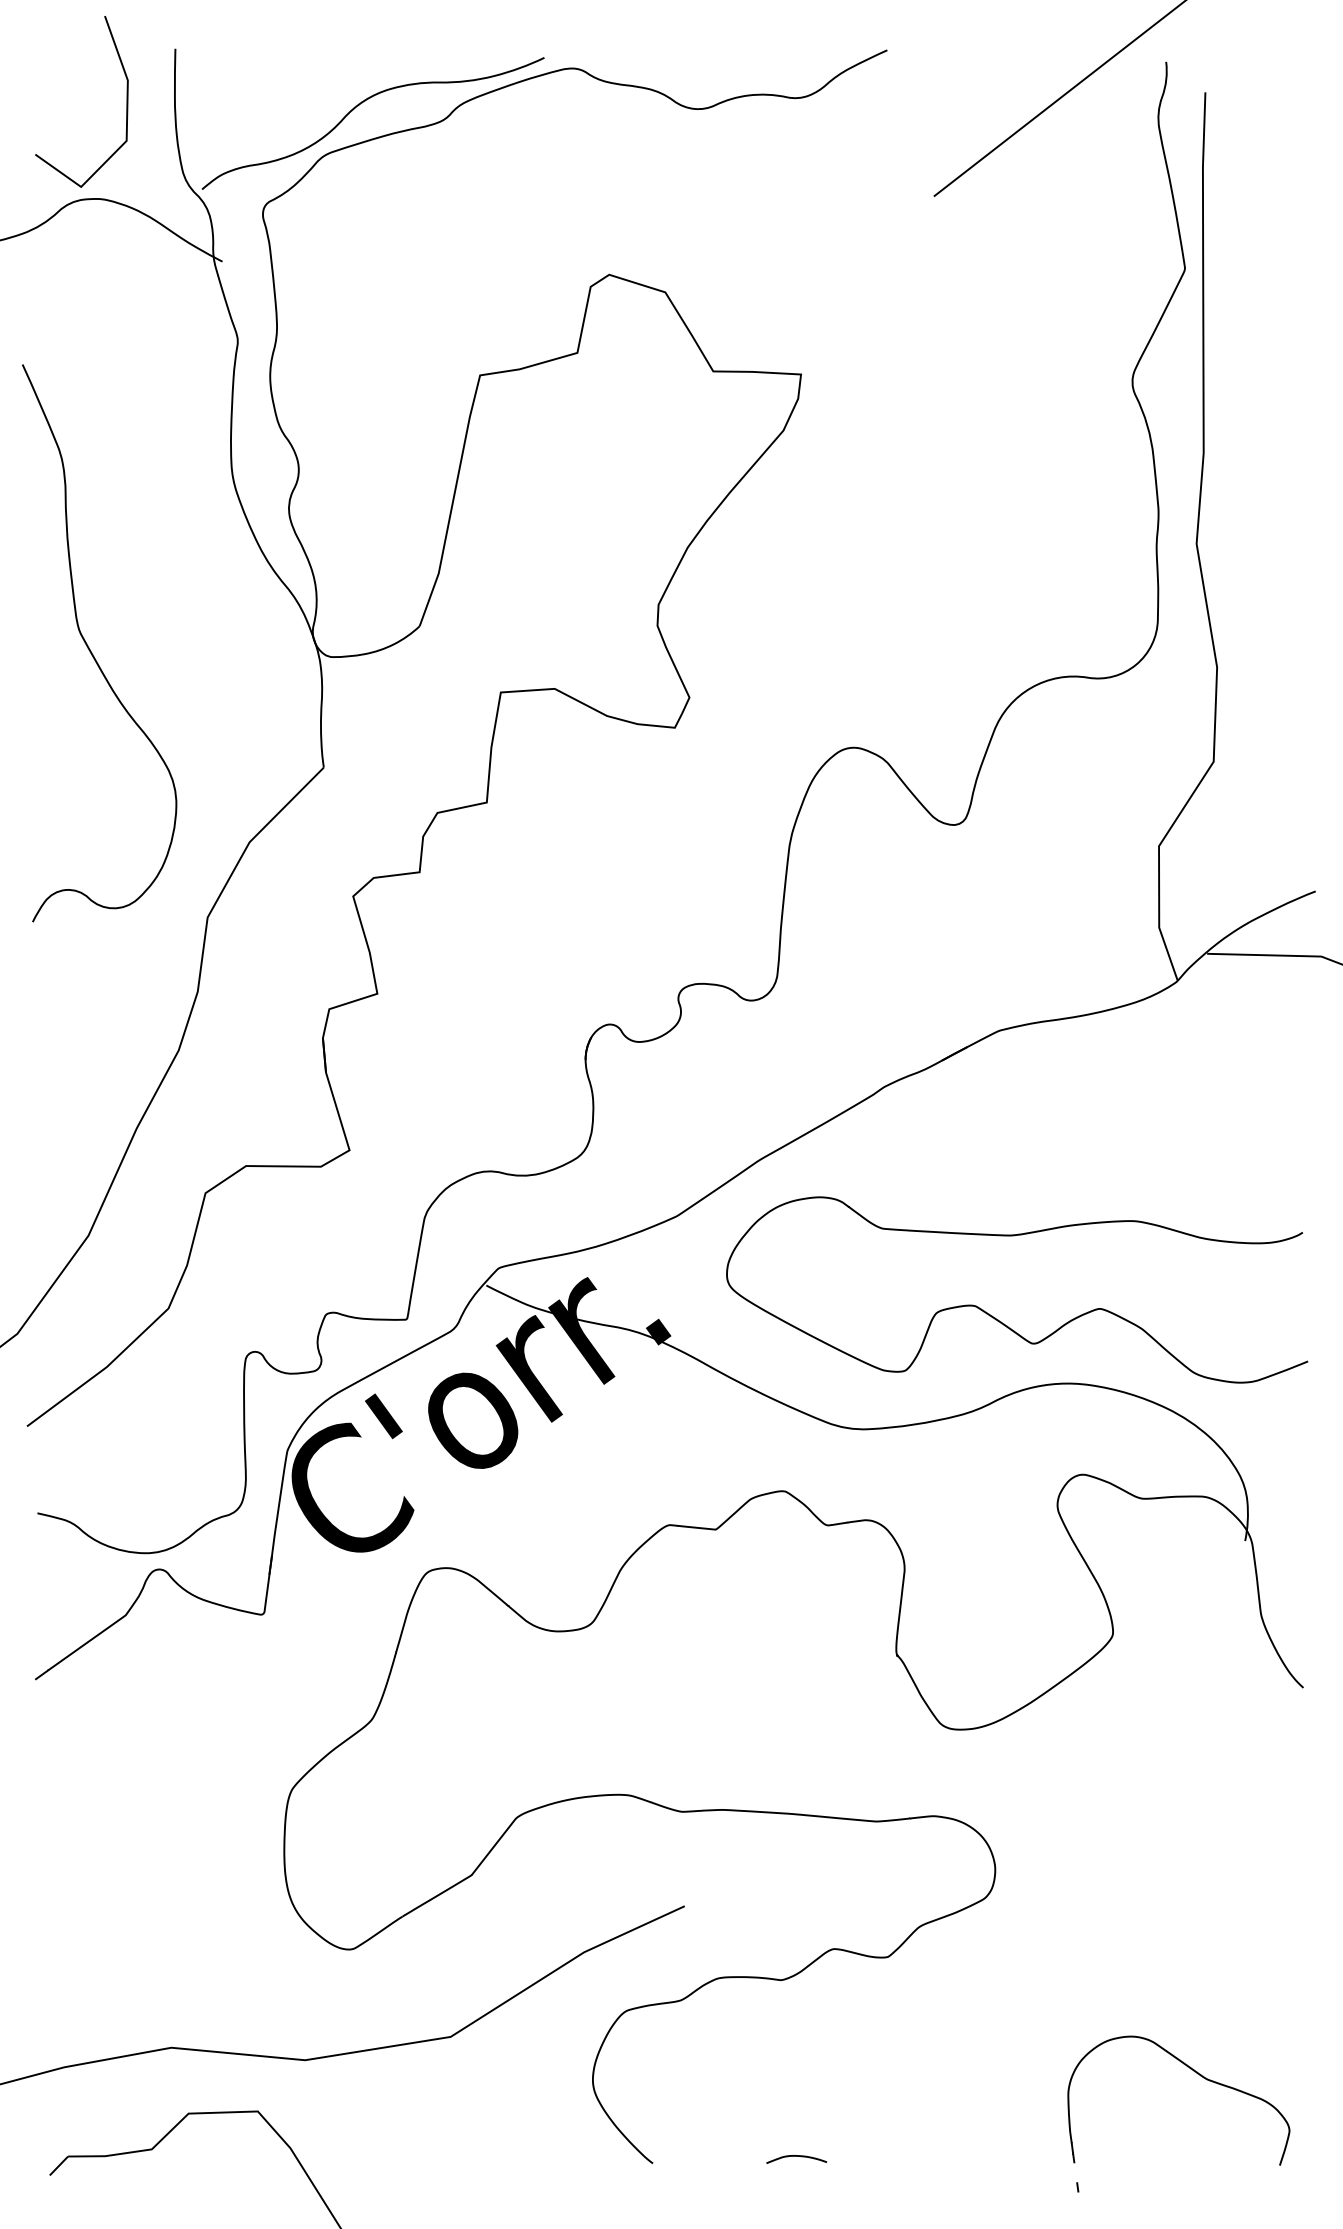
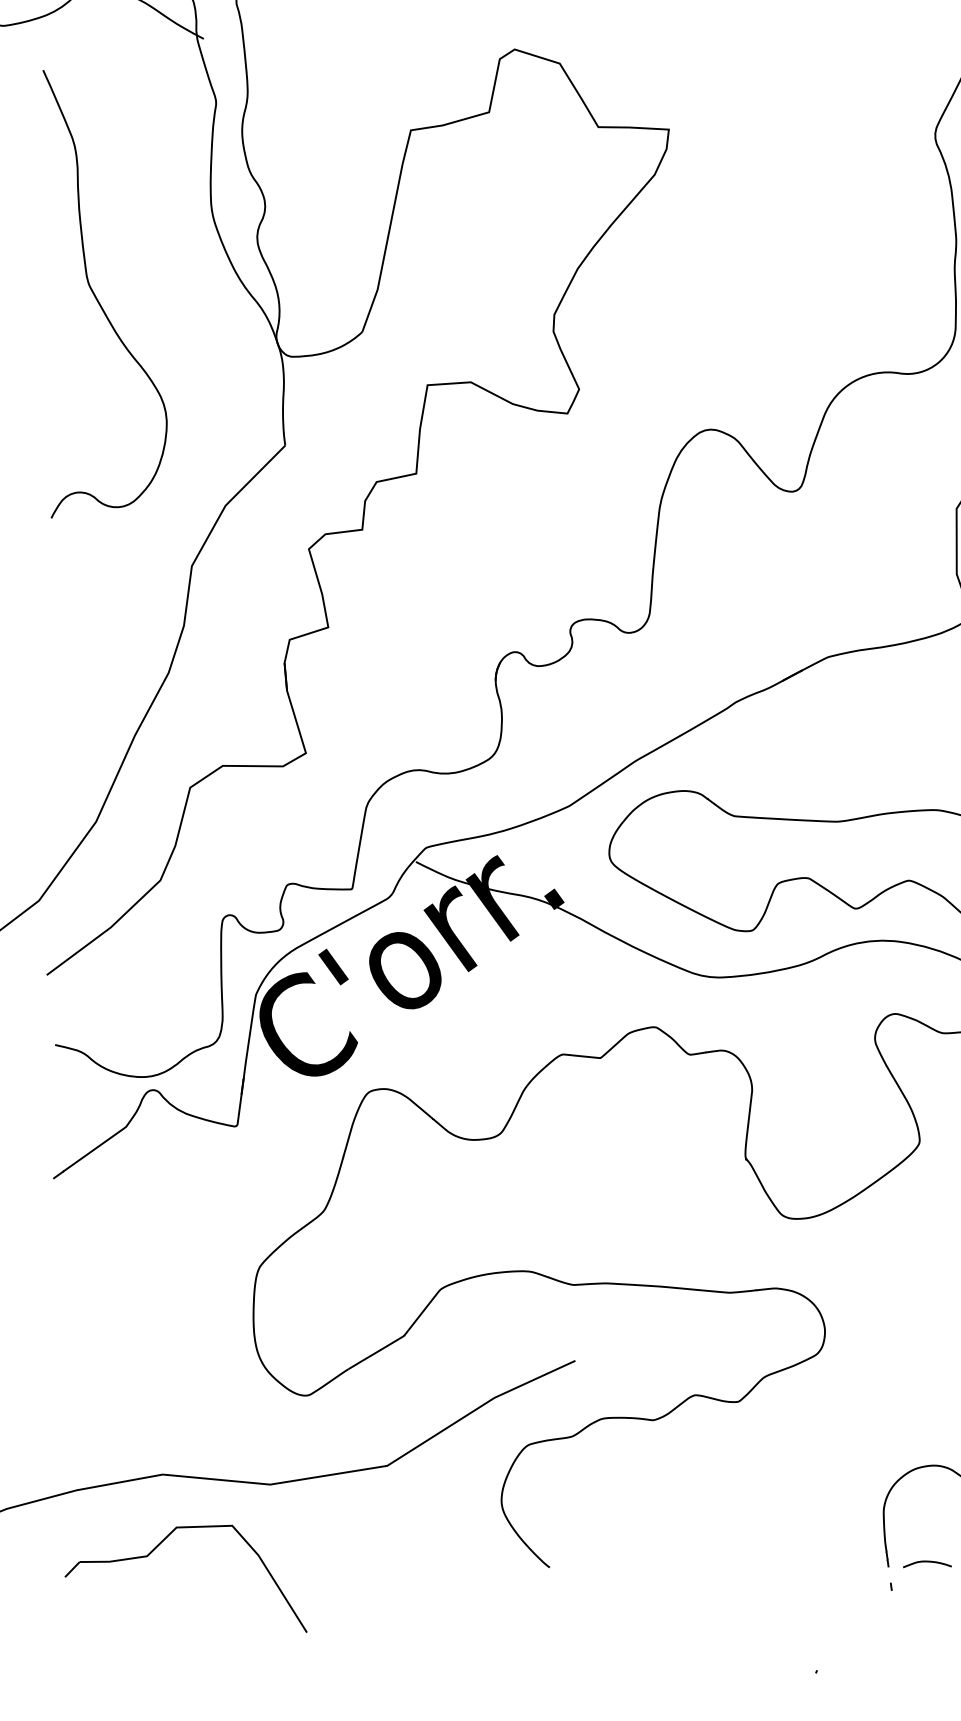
curve: (89, 647) -> (96, 297), moved
curve: (796, 2156) -> (927, 1561), moved

